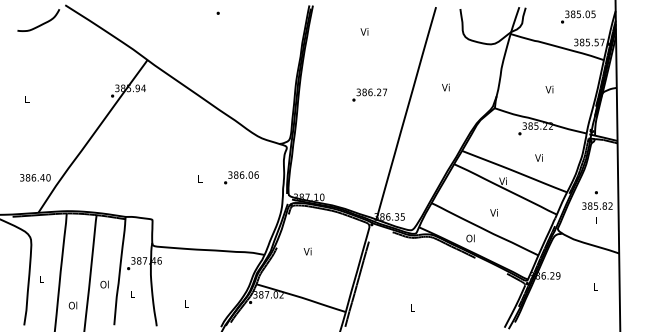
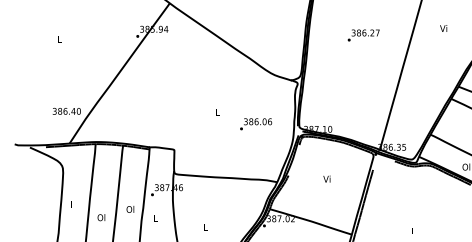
text: (369, 94) -> (363, 34), moved
text: (241, 177) -> (256, 123), moved
text: (307, 251) -> (326, 179), moved
text: (72, 305) -> (100, 217), moved

